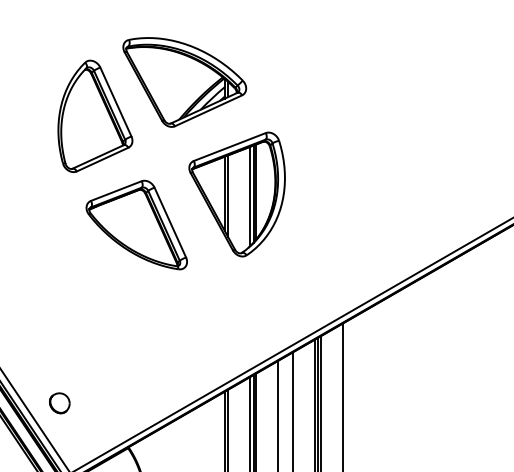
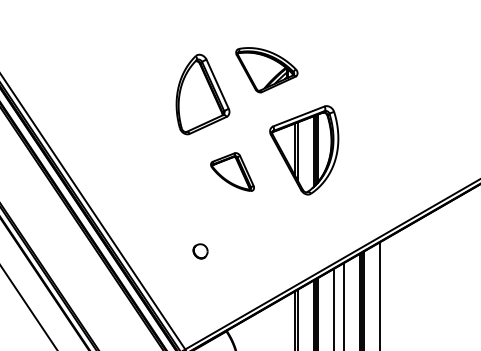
part: (184, 81) -> (266, 69), size x0.7
part: (136, 224) -> (232, 171), size x0.6
part: (59, 403) -> (200, 251), moved

